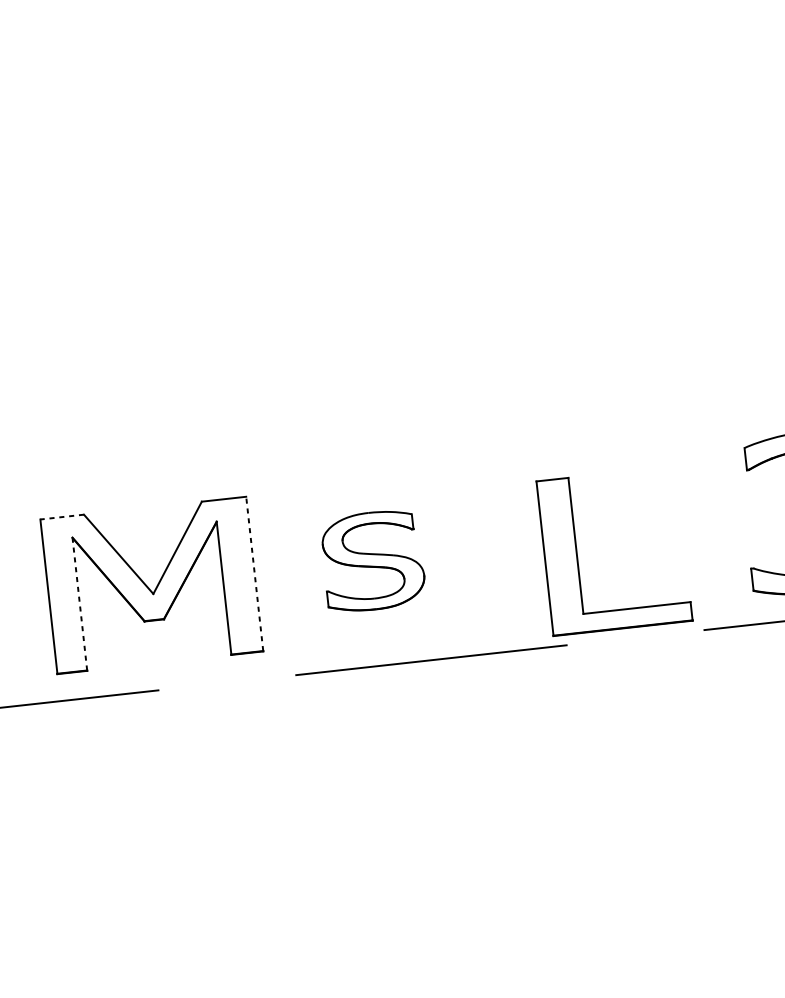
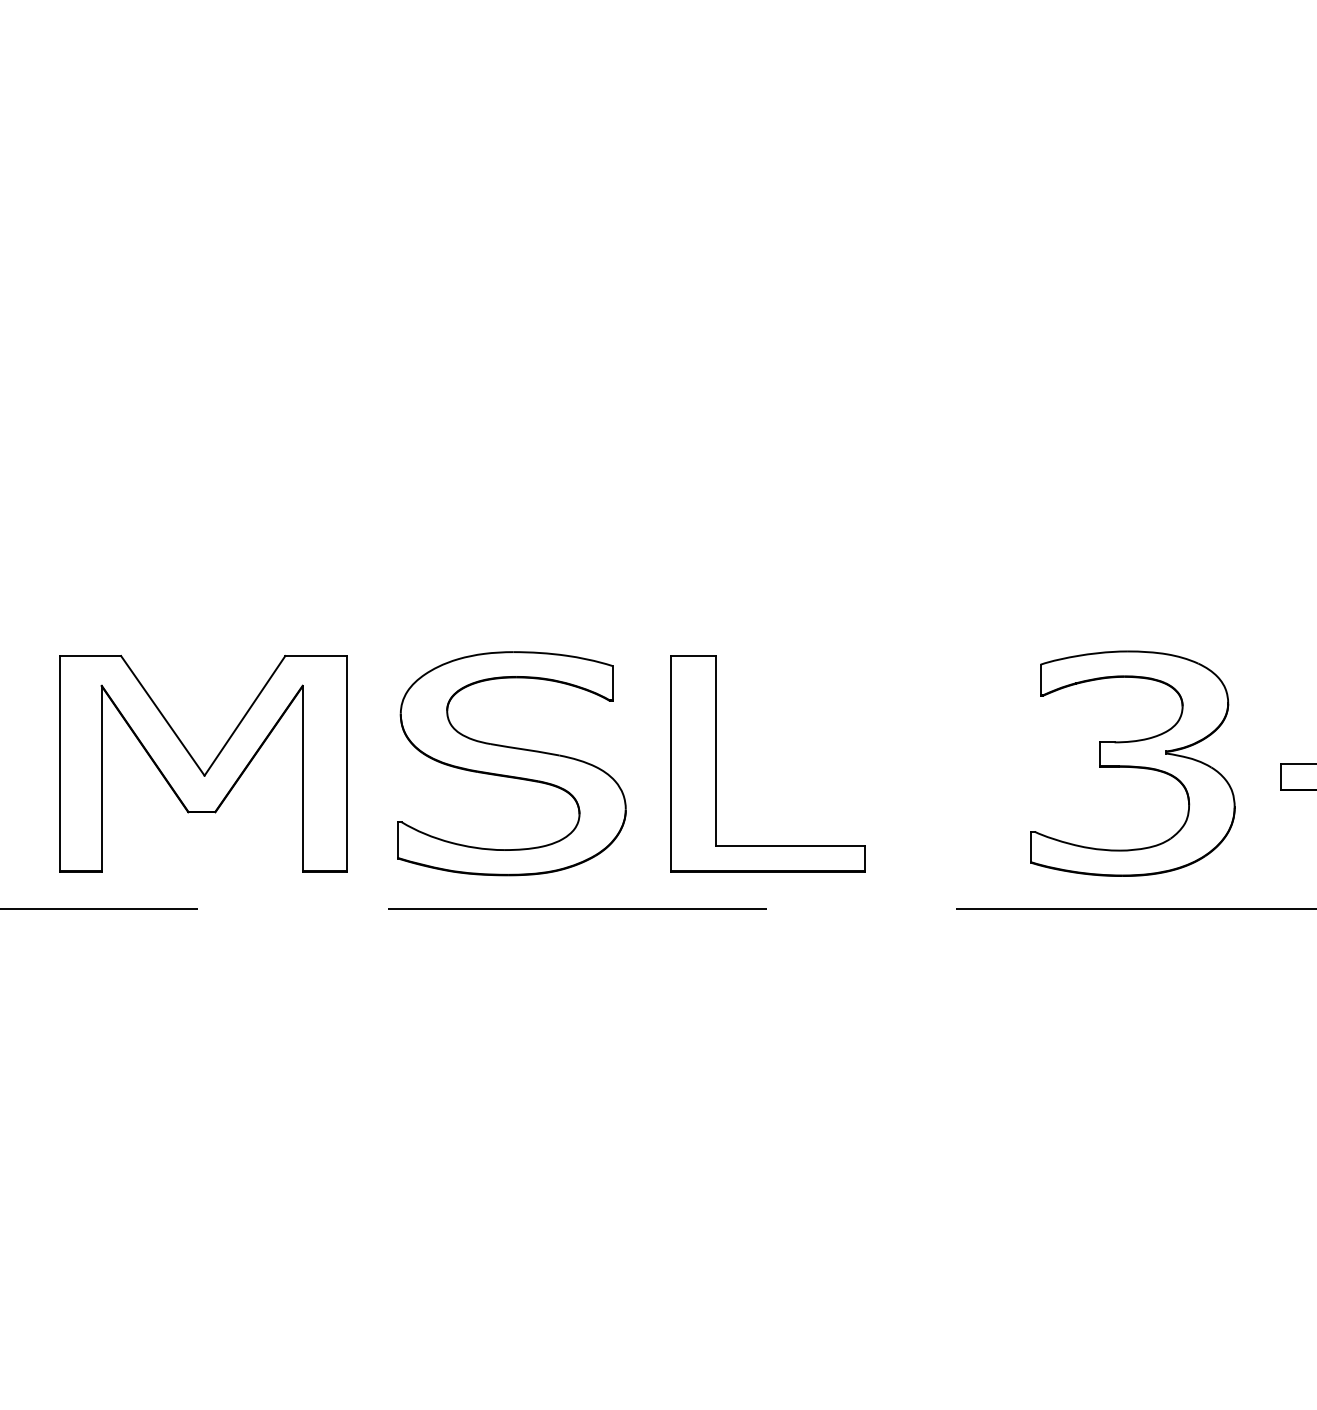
line: (62, 517) -> (90, 656), dashed -> solid
part: (577, 554) -> (716, 763), moved
part: (372, 560) -> (511, 763), size x1.67
line: (254, 573) -> (347, 762), dashed -> solid
line: (79, 604) -> (101, 778), dashed -> solid

